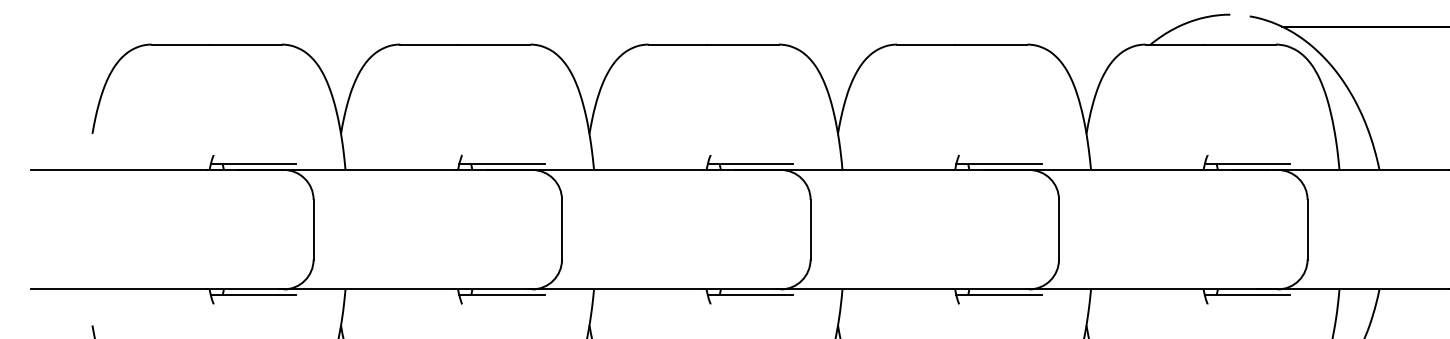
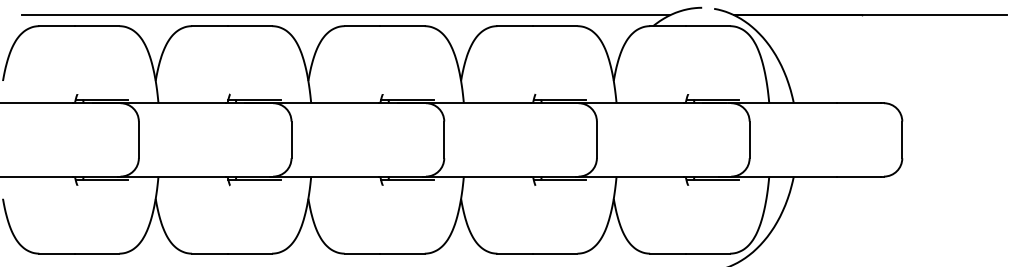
line: (649, 27) -> (345, 15), added

